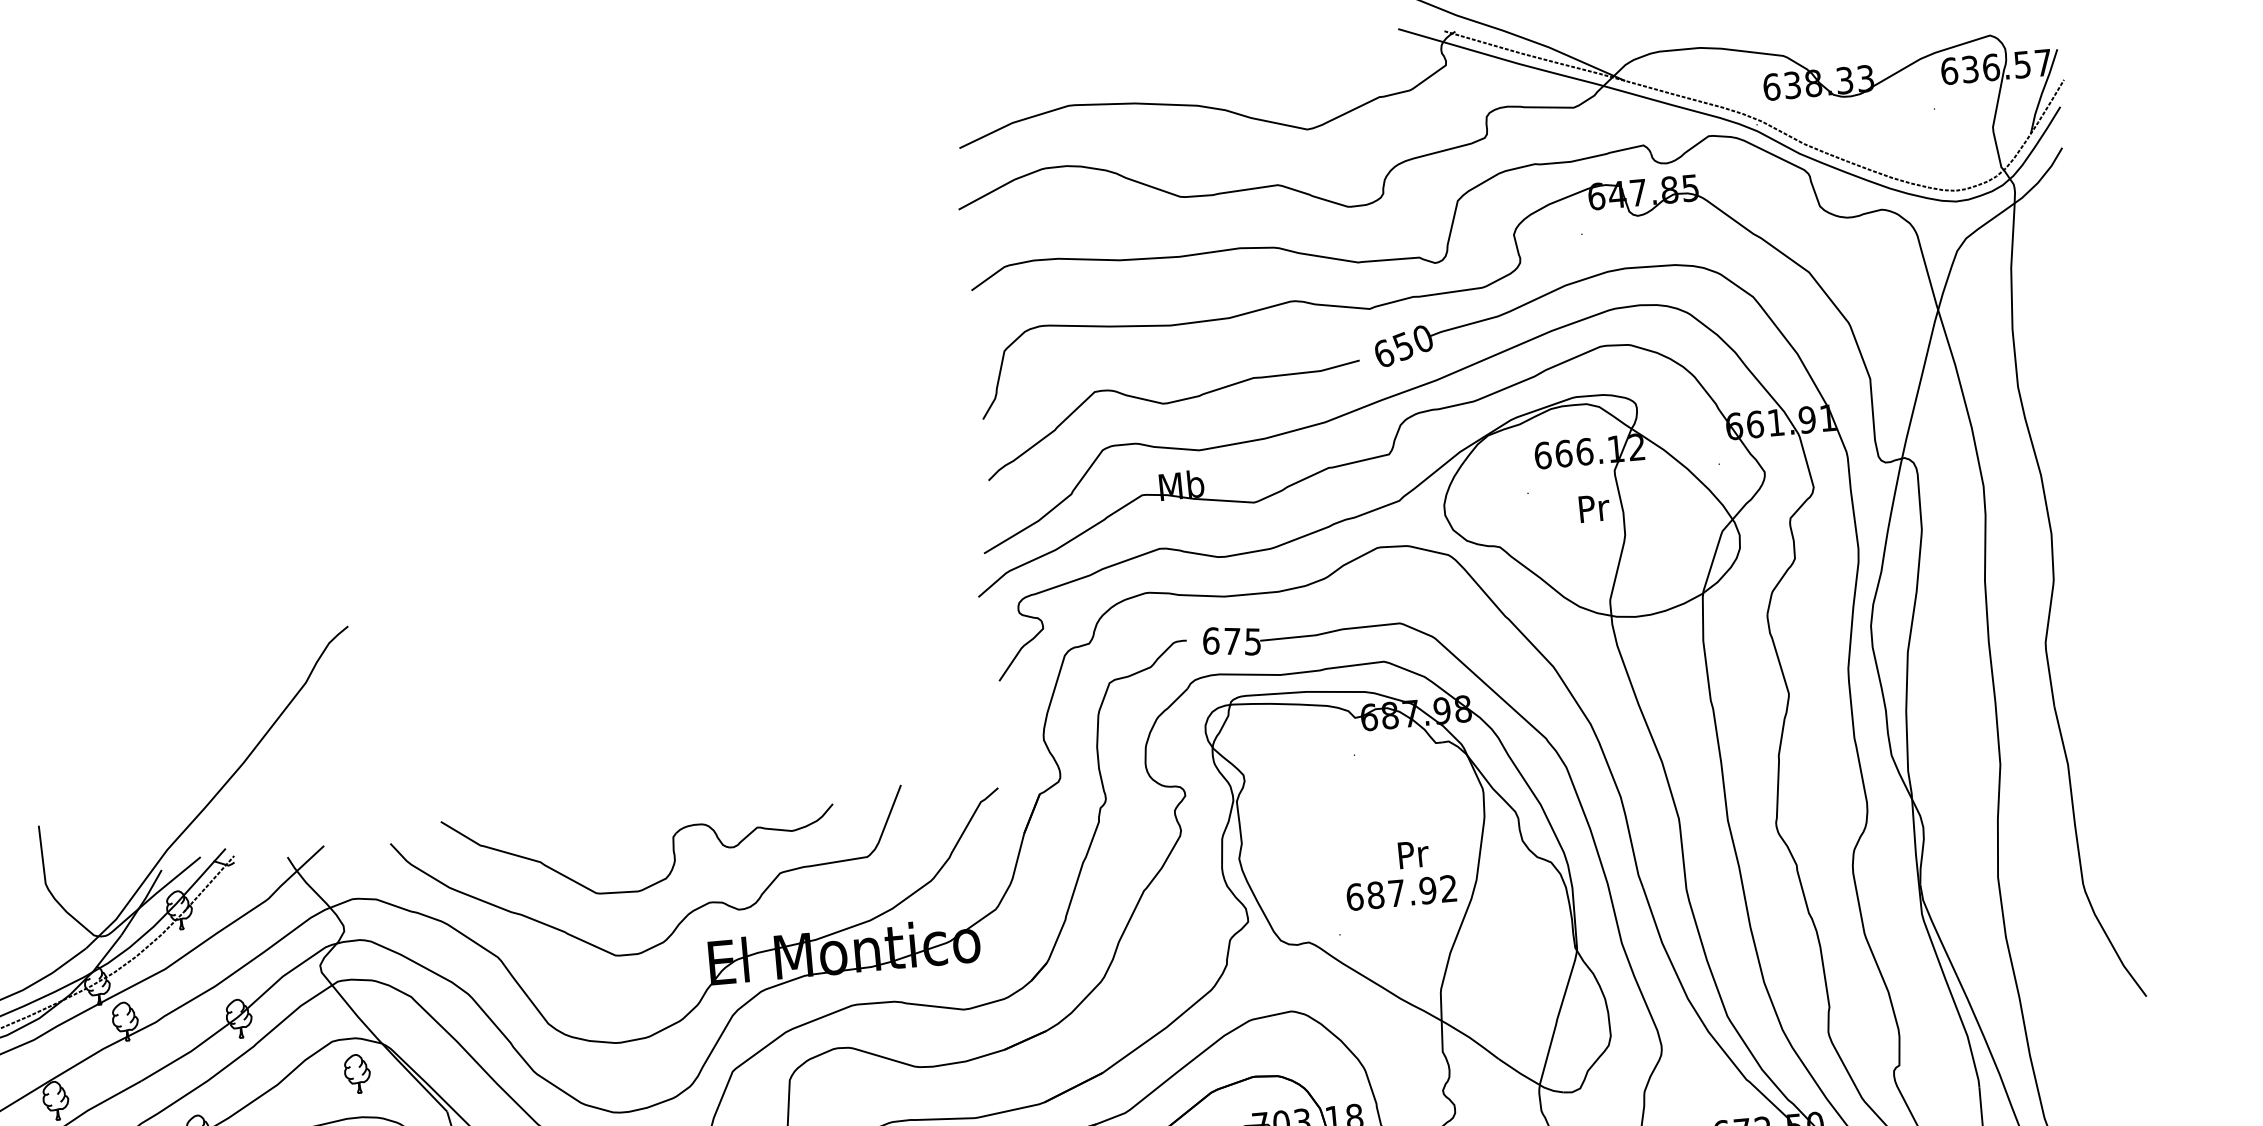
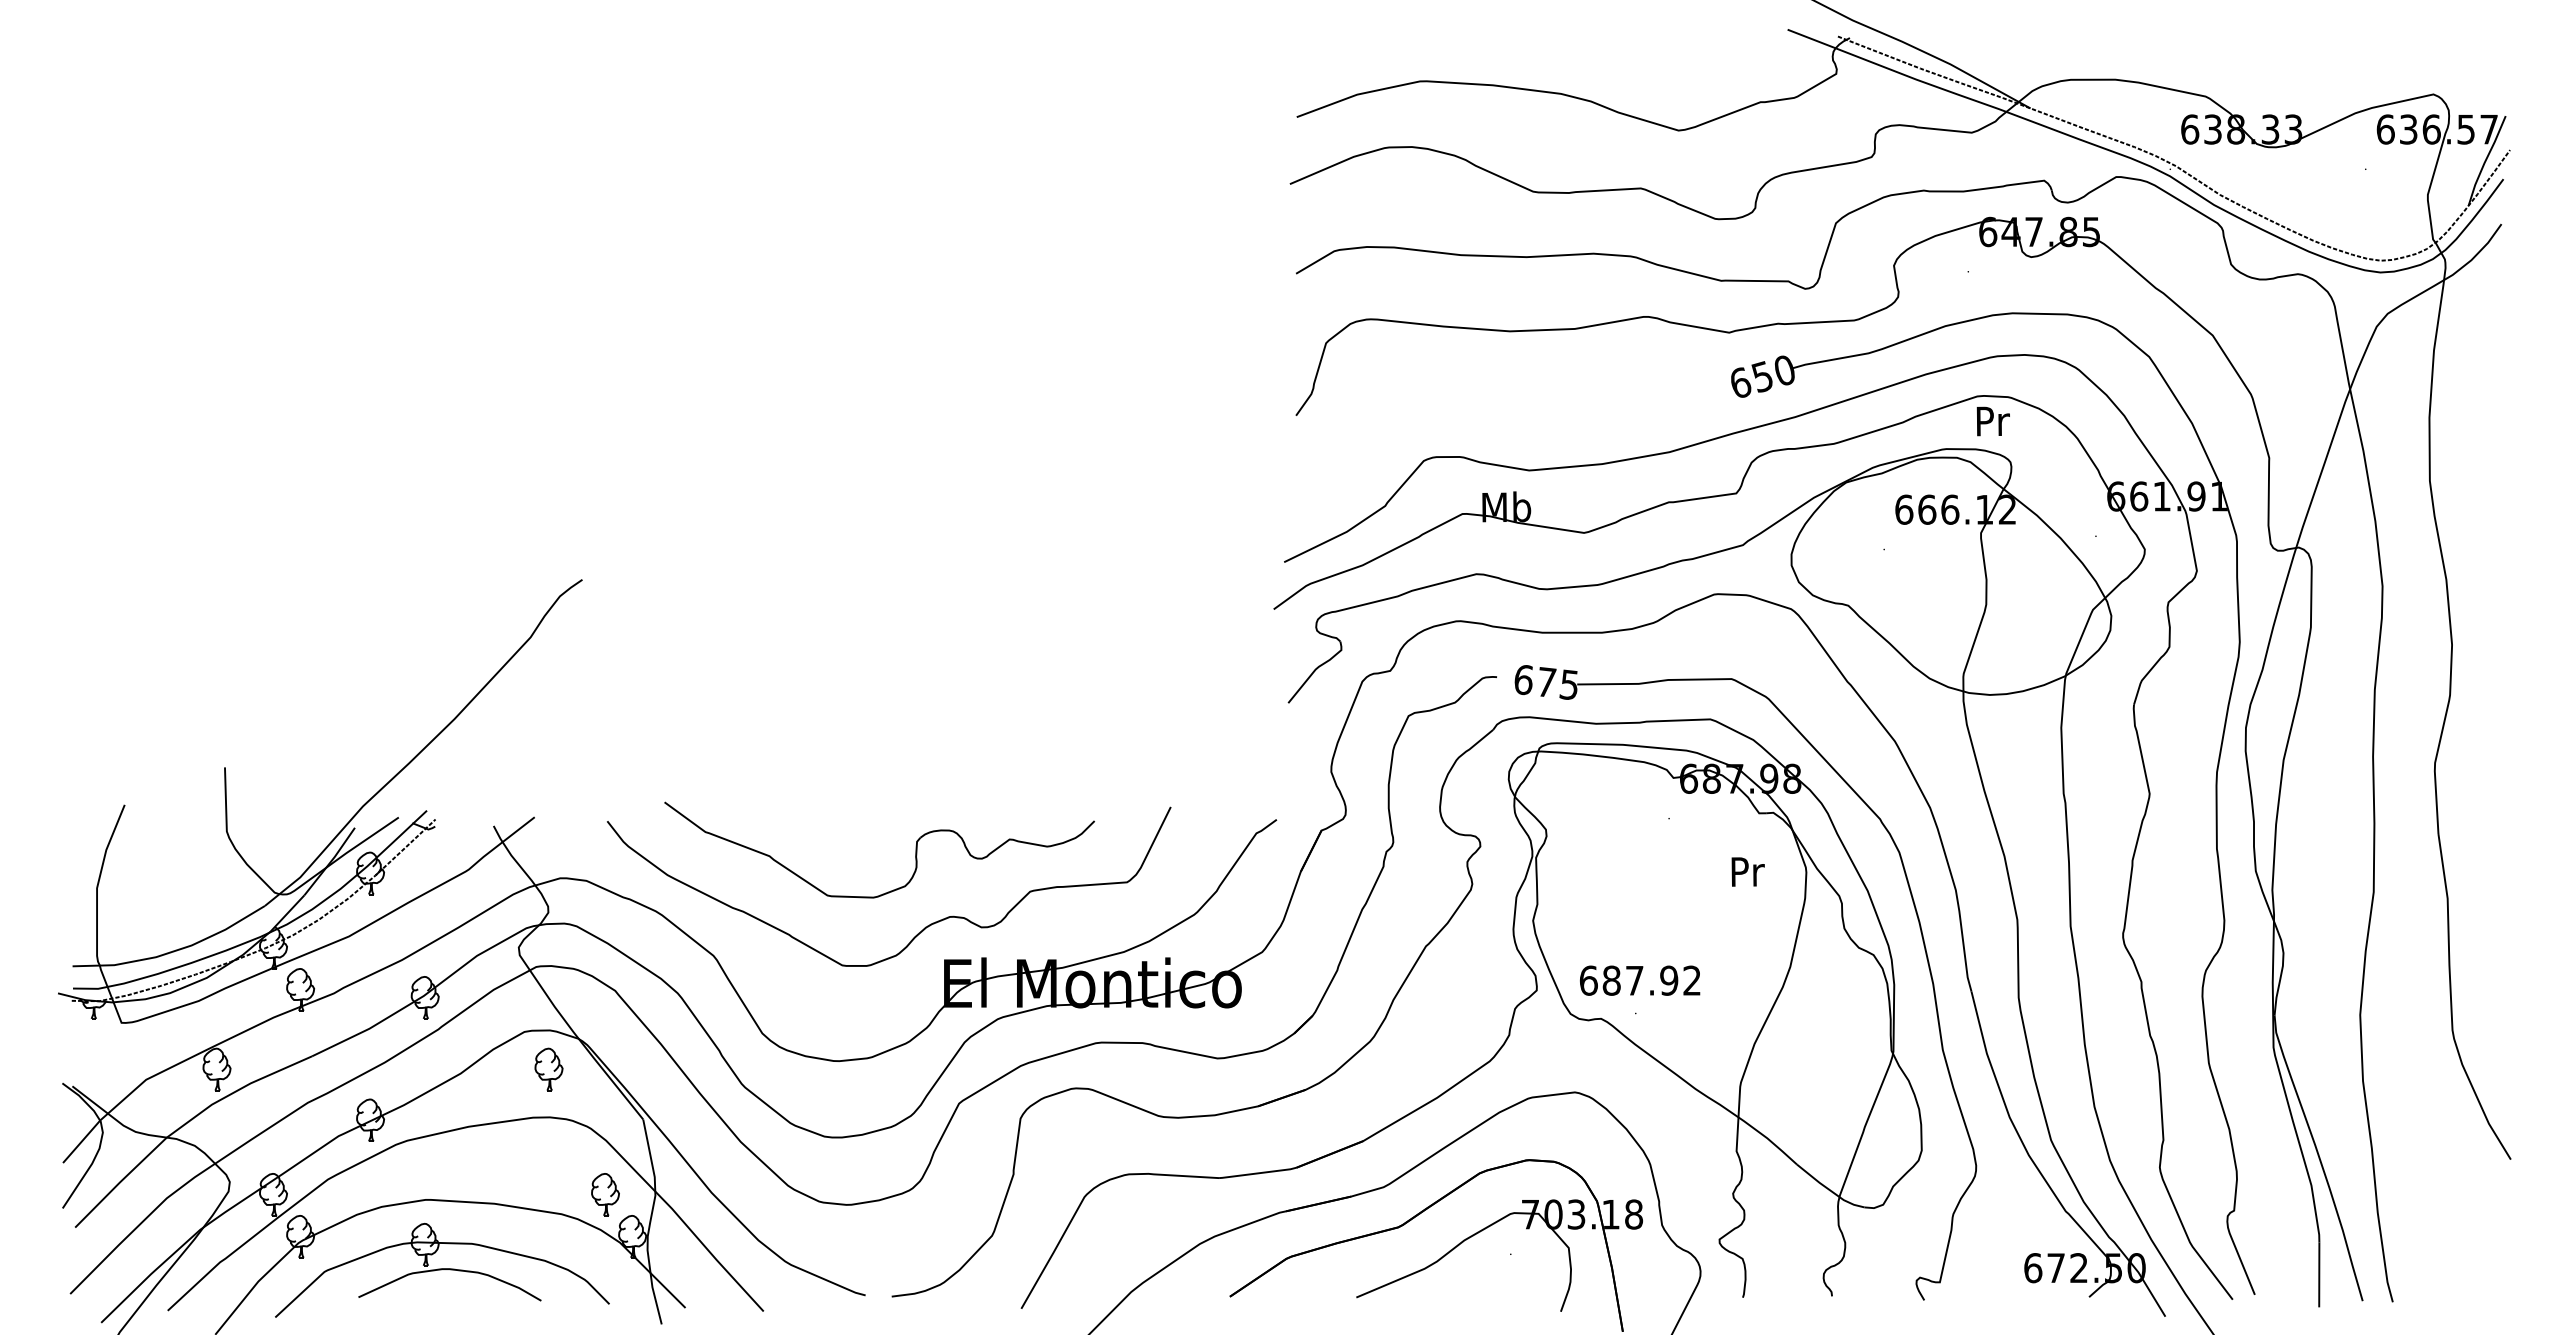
curve: (1172, 403) -> (1504, 416), removed
text: (1593, 508) -> (1992, 421), moved
text: (1413, 854) -> (1747, 871), moved
text: (1401, 892) -> (1640, 980), moved

